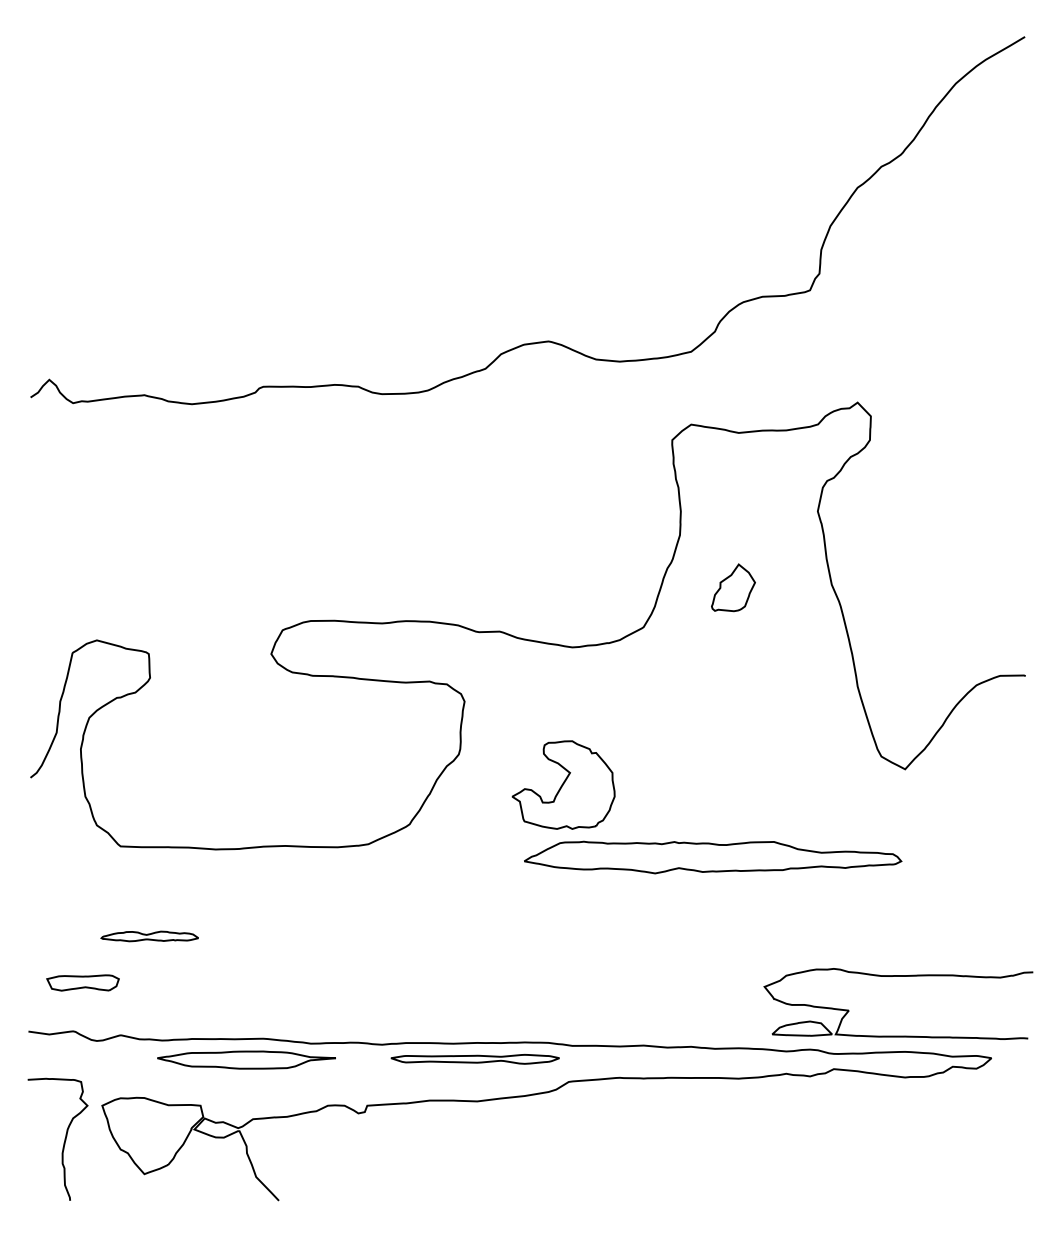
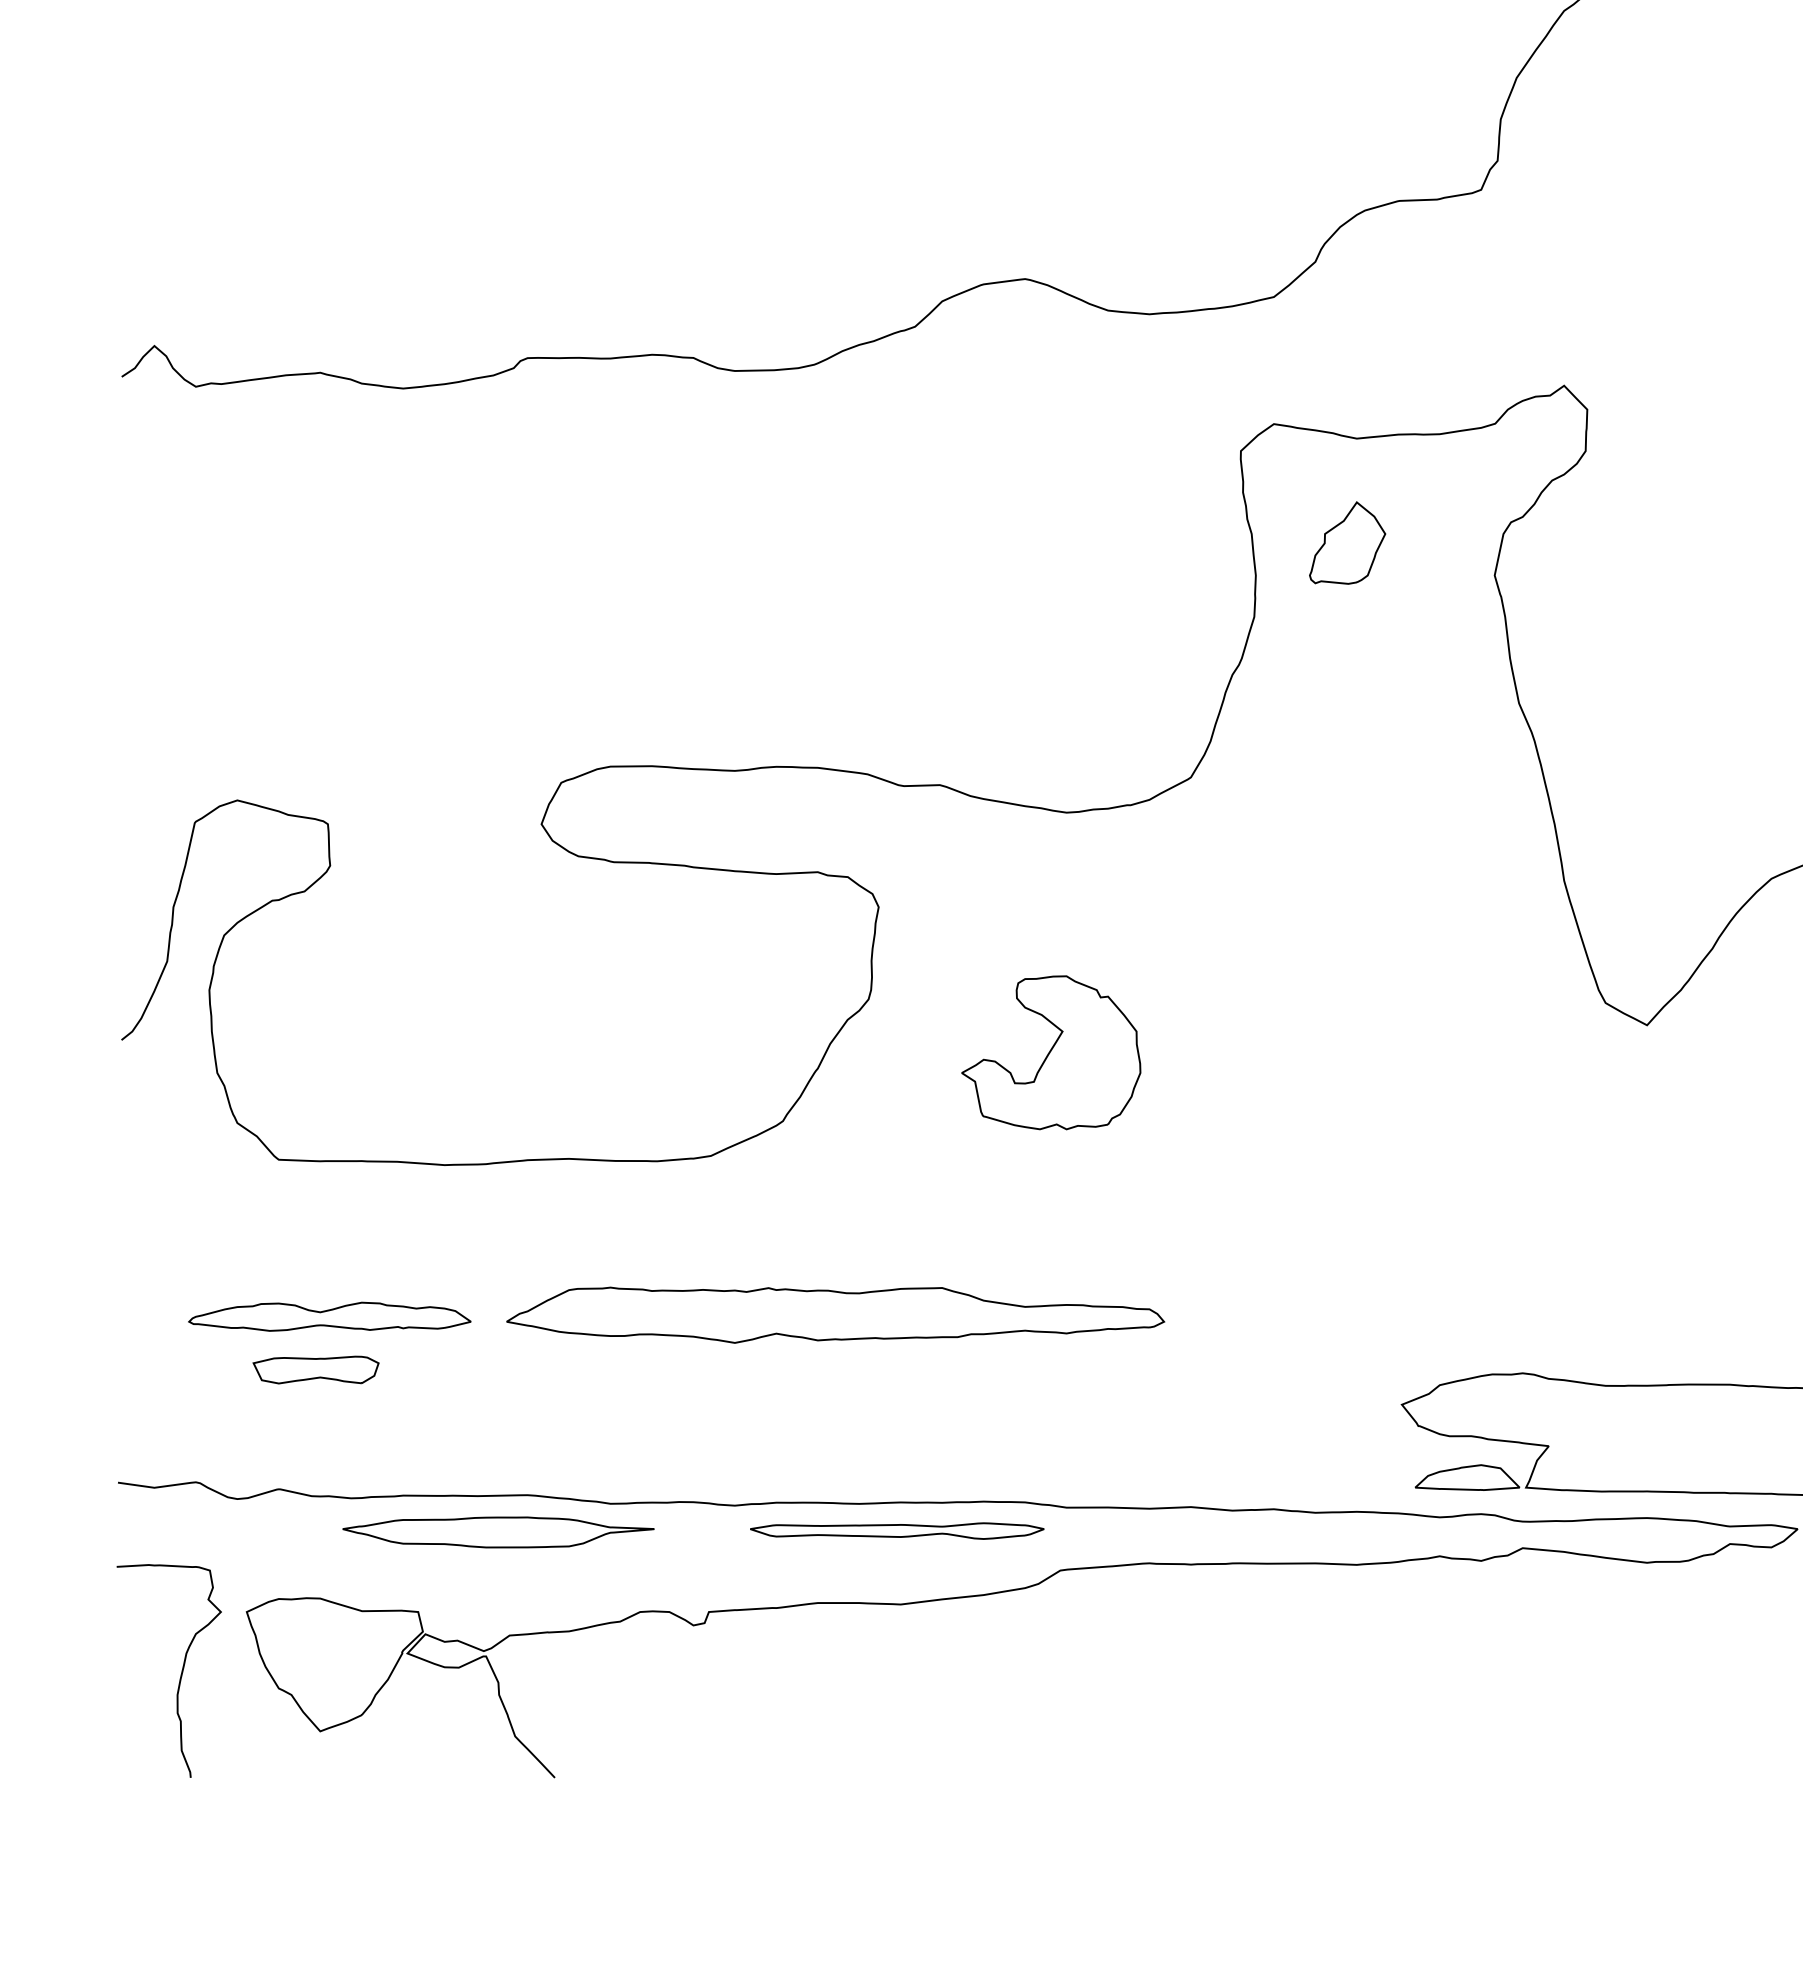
part: (733, 587) -> (1347, 542), moved
part: (713, 857) -> (836, 1315), moved
part: (149, 936) -> (329, 1316), size x1.67
part: (82, 982) -> (315, 1369), moved

